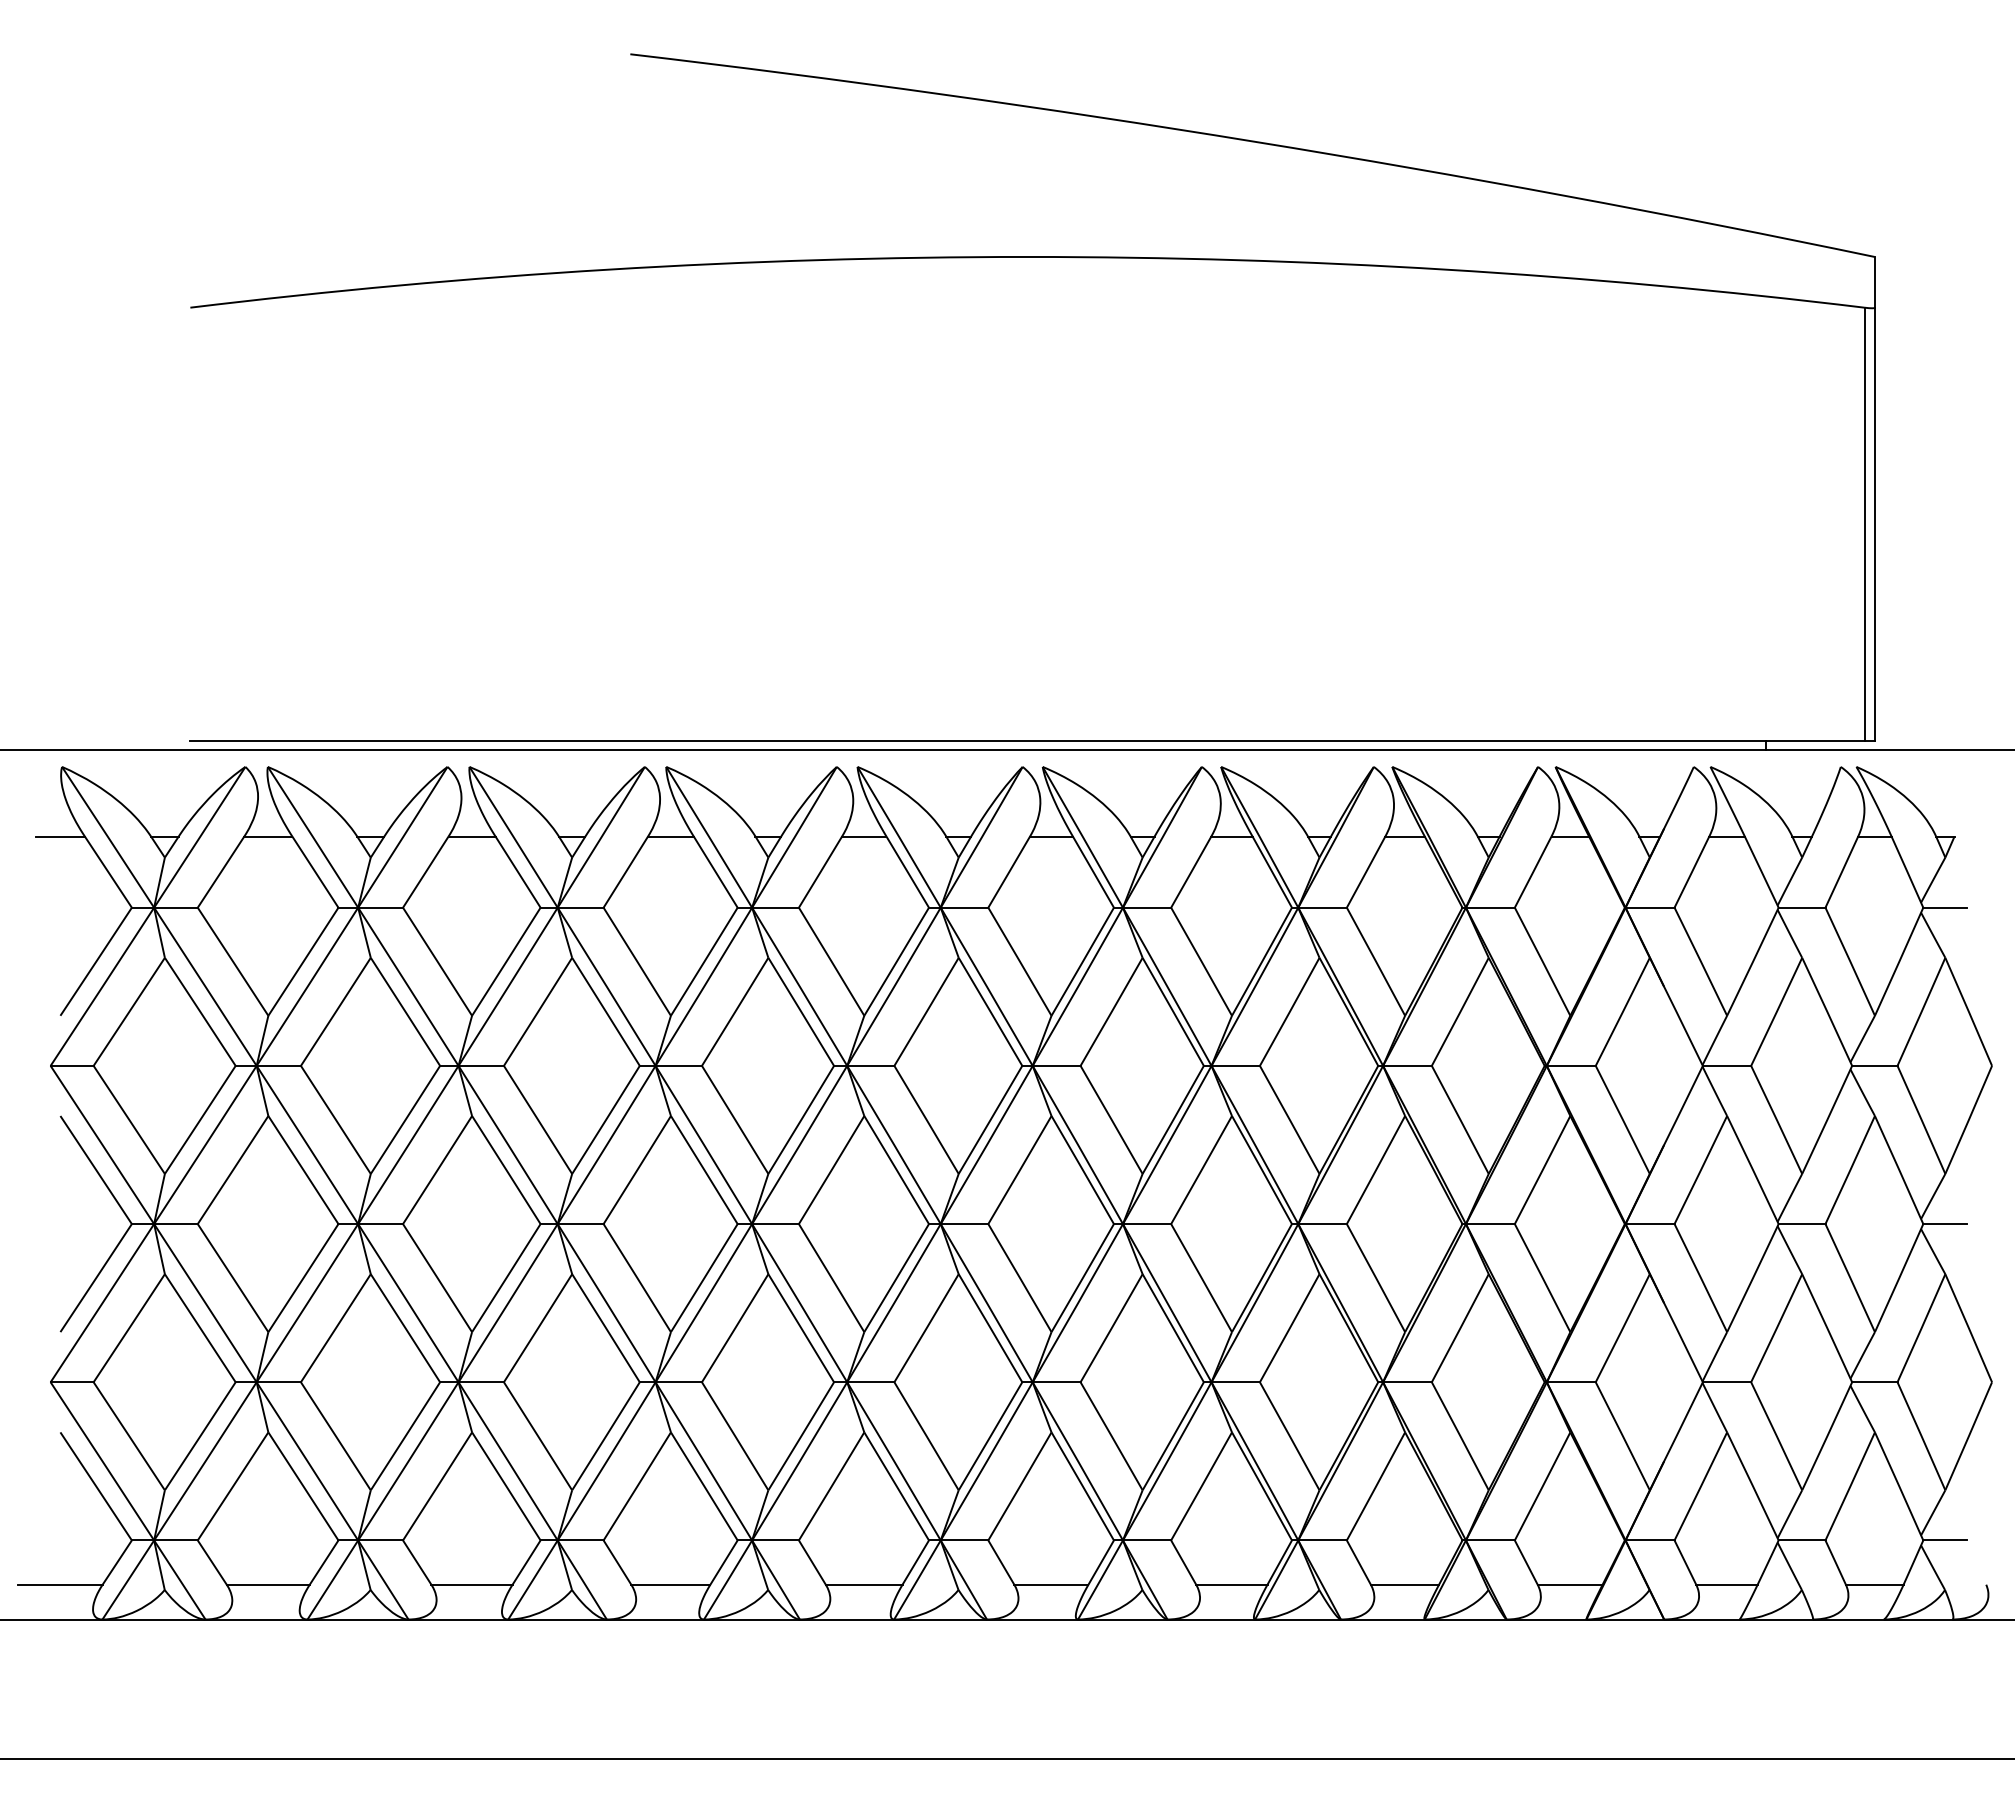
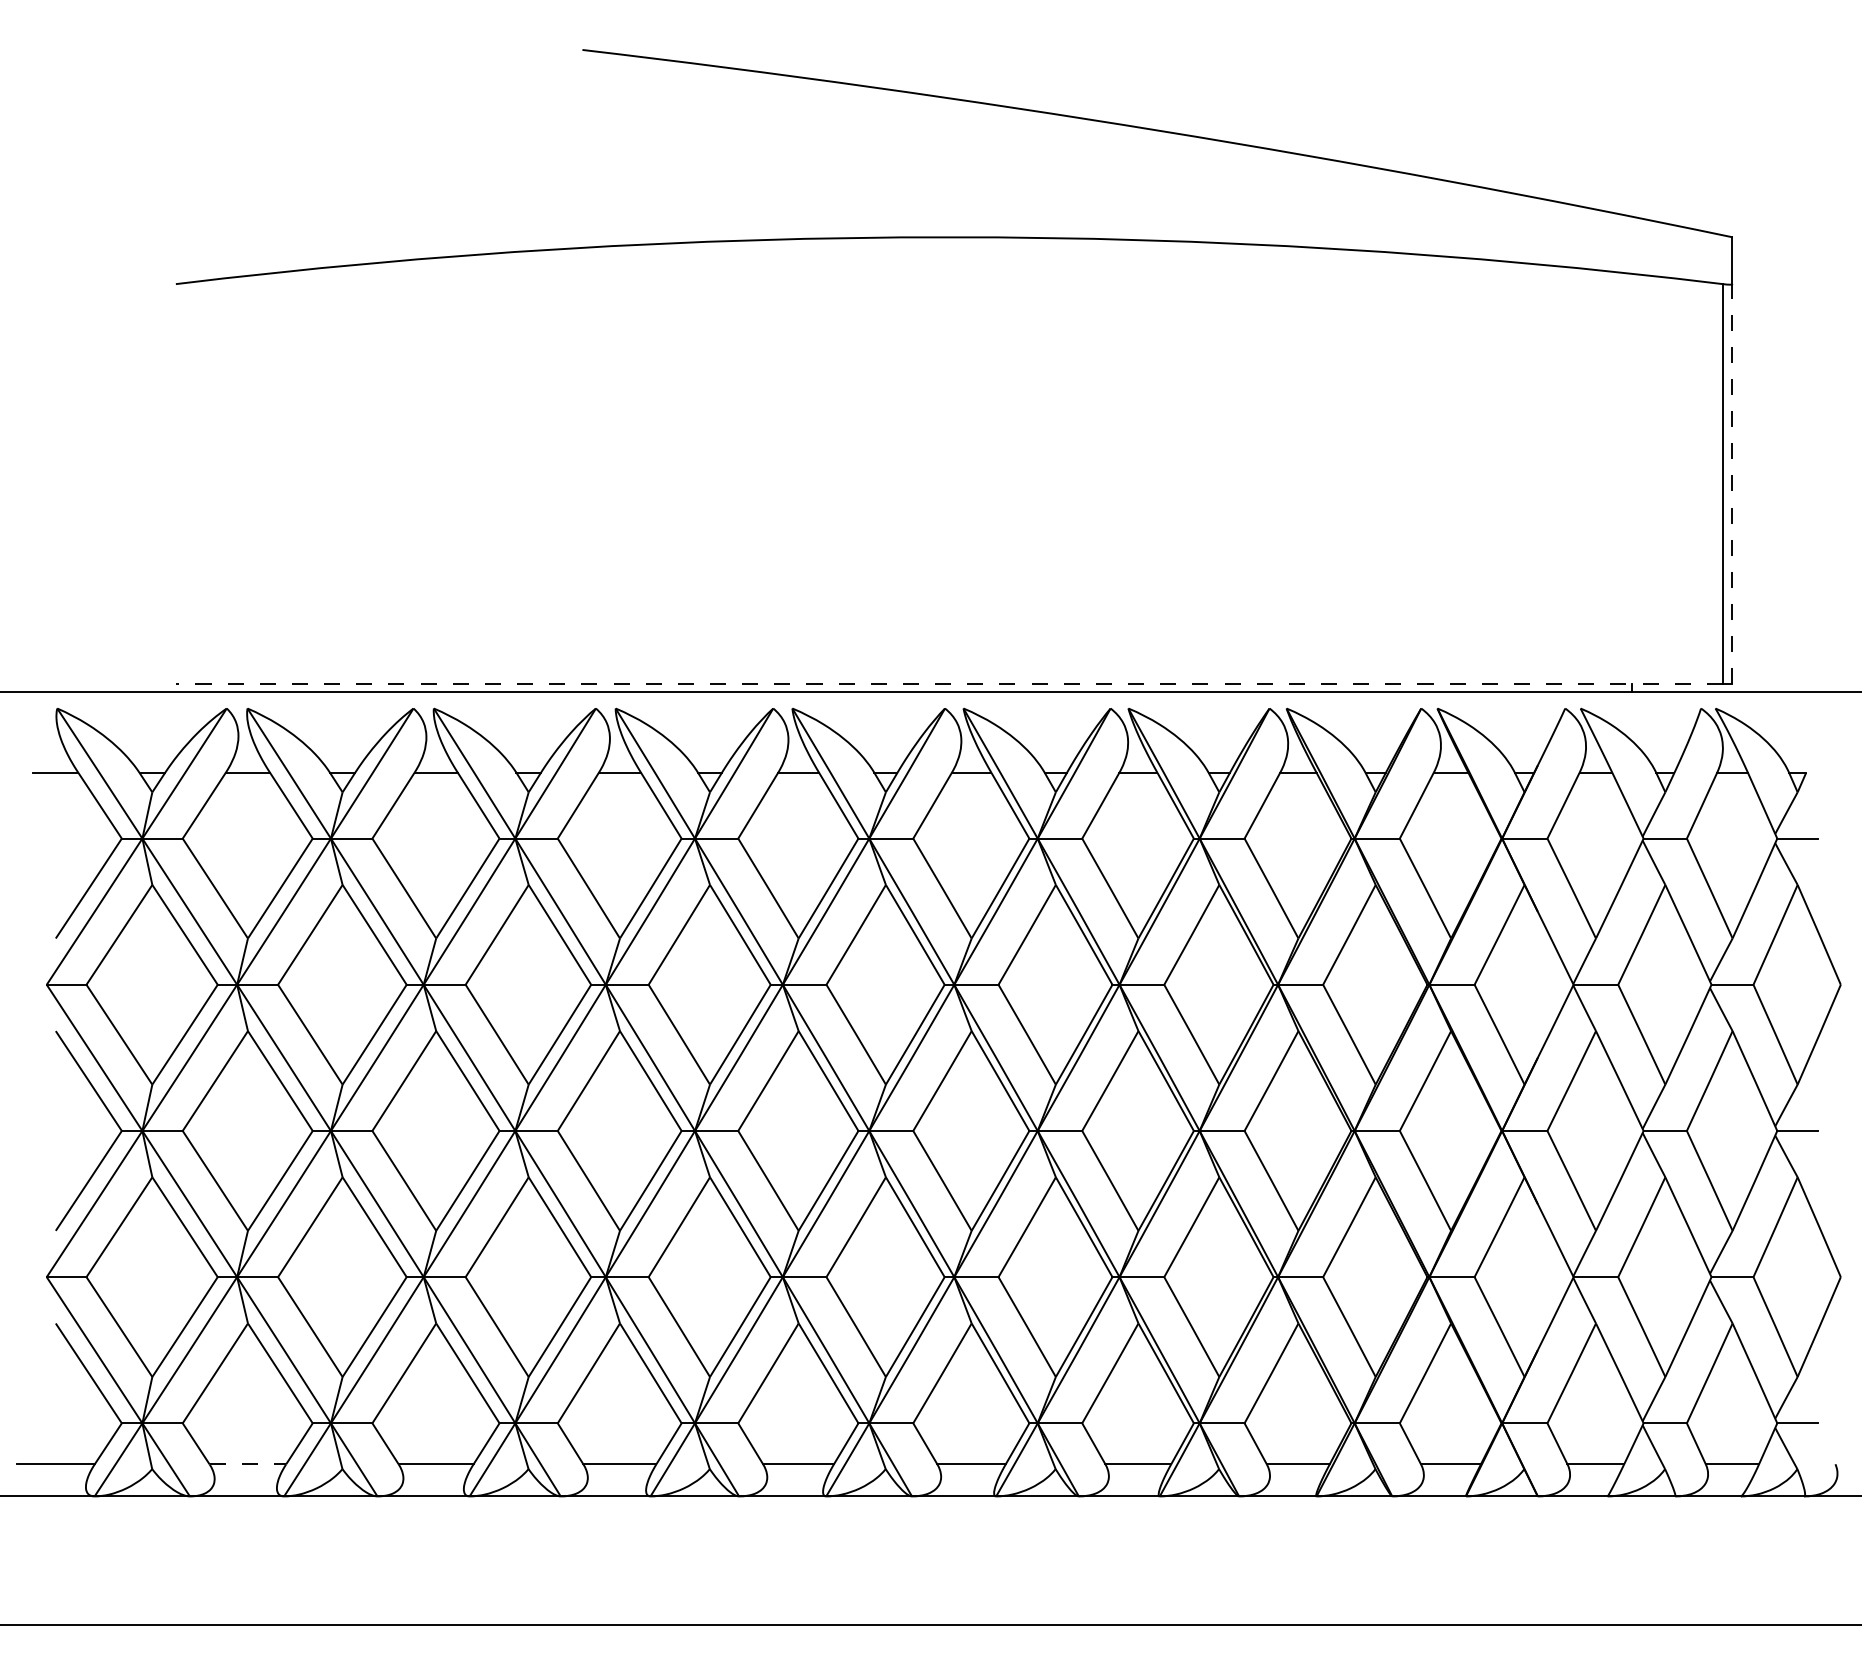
line: (1874, 524) -> (1732, 484), solid -> dashed
line: (1026, 740) -> (948, 684), solid -> dashed
line: (268, 1584) -> (248, 1464), solid -> dashed

